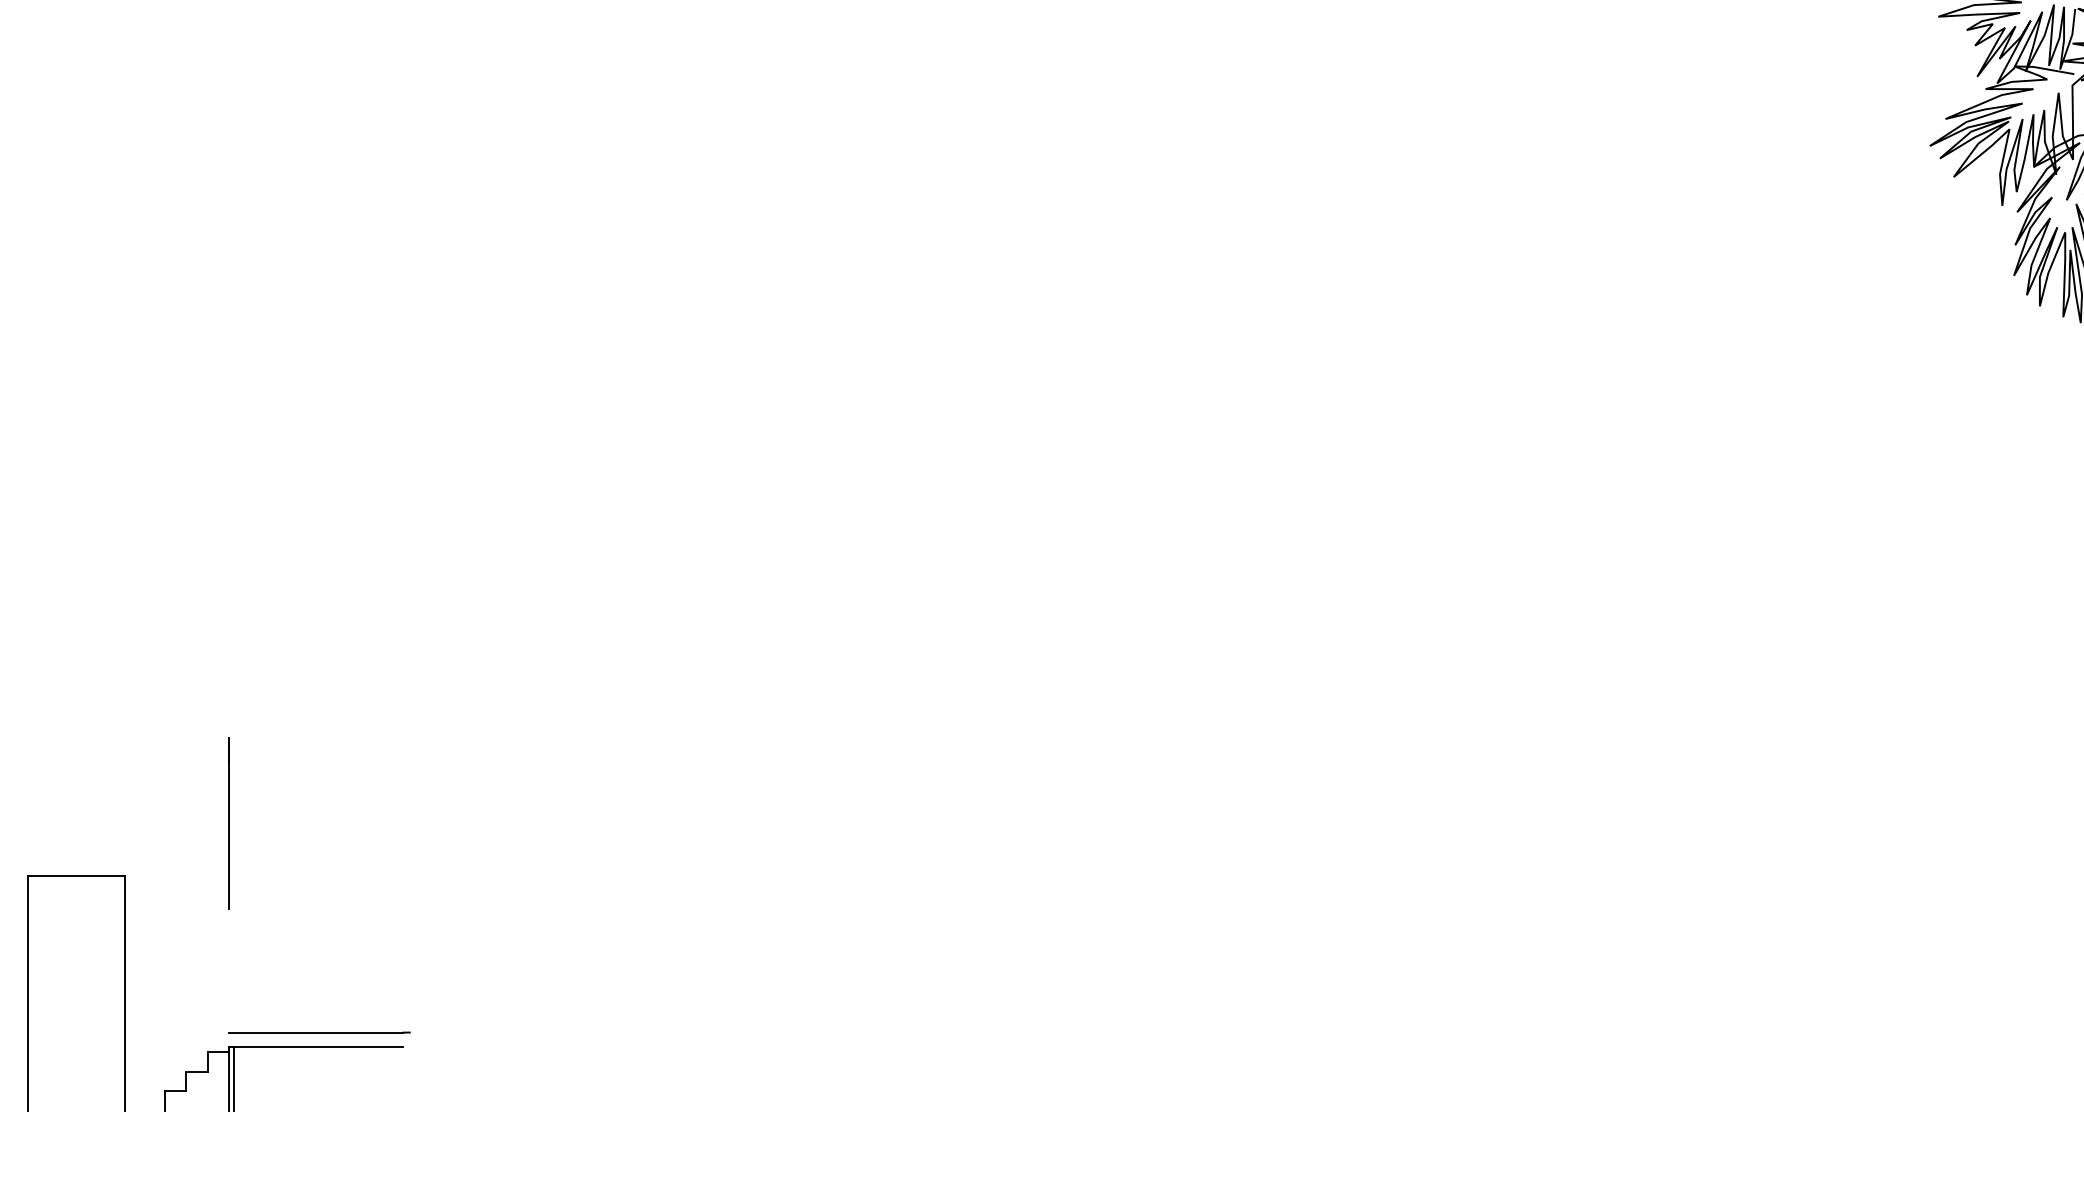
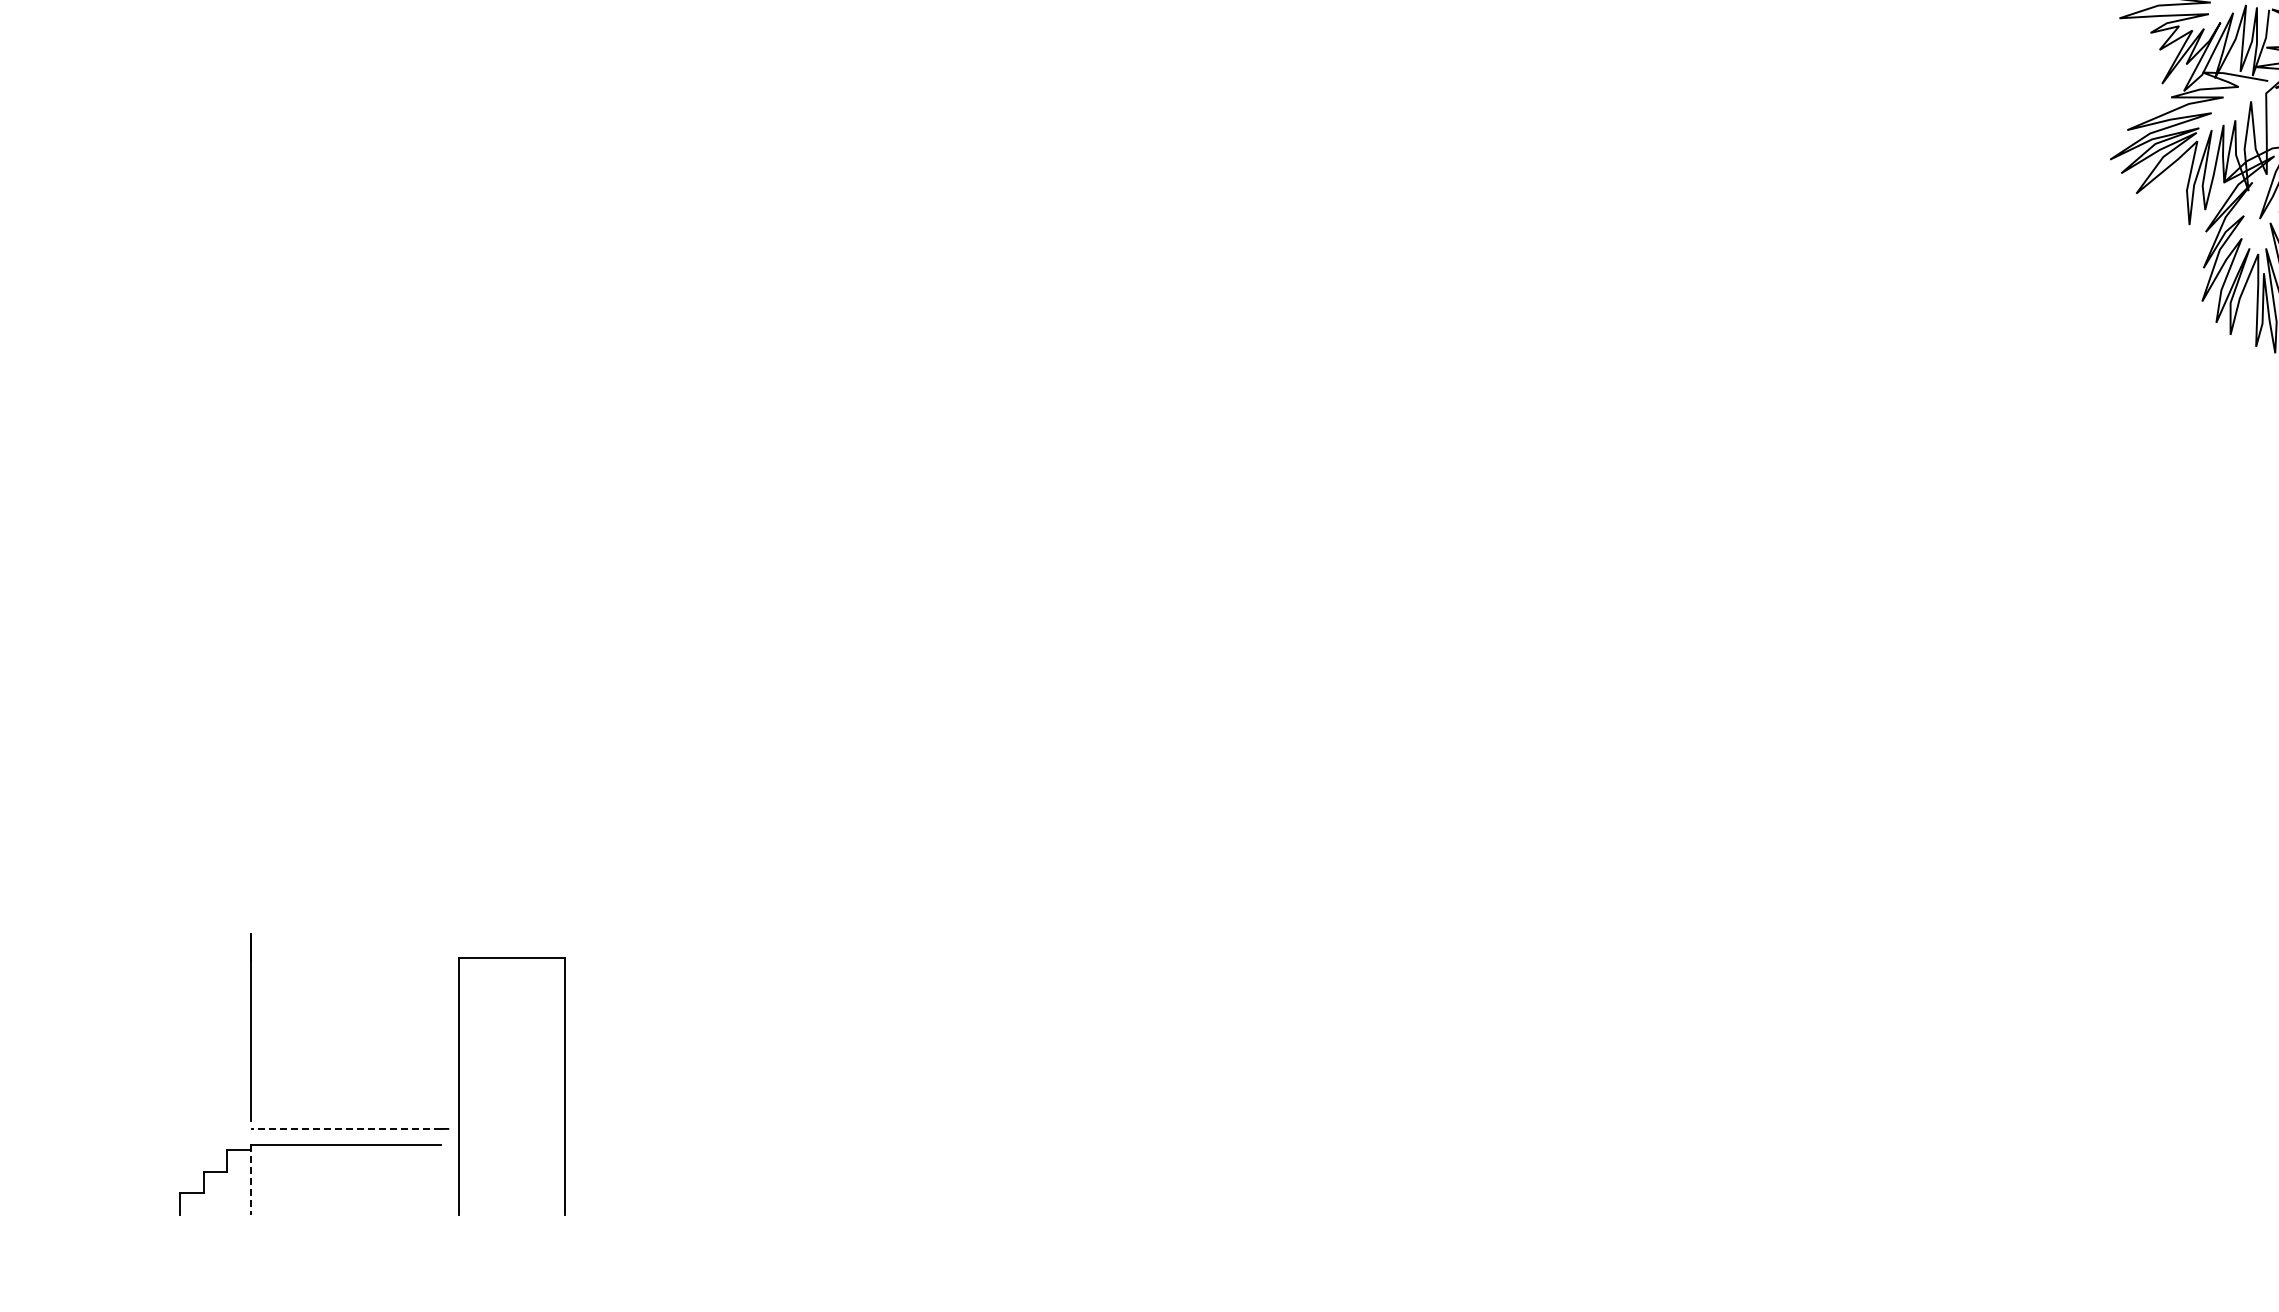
line: (228, 823) -> (250, 1027), moved
part: (28, 993) -> (459, 1086), moved
line: (315, 1033) -> (345, 1129), solid -> dashed
line: (228, 1078) -> (250, 1179), solid -> dashed
line: (234, 1078) -> (256, 1179), removed

